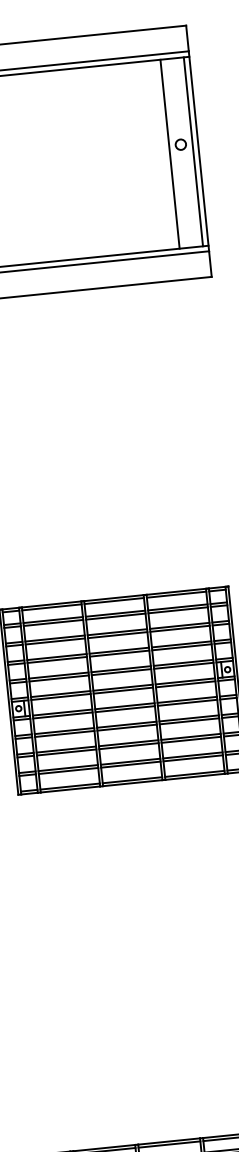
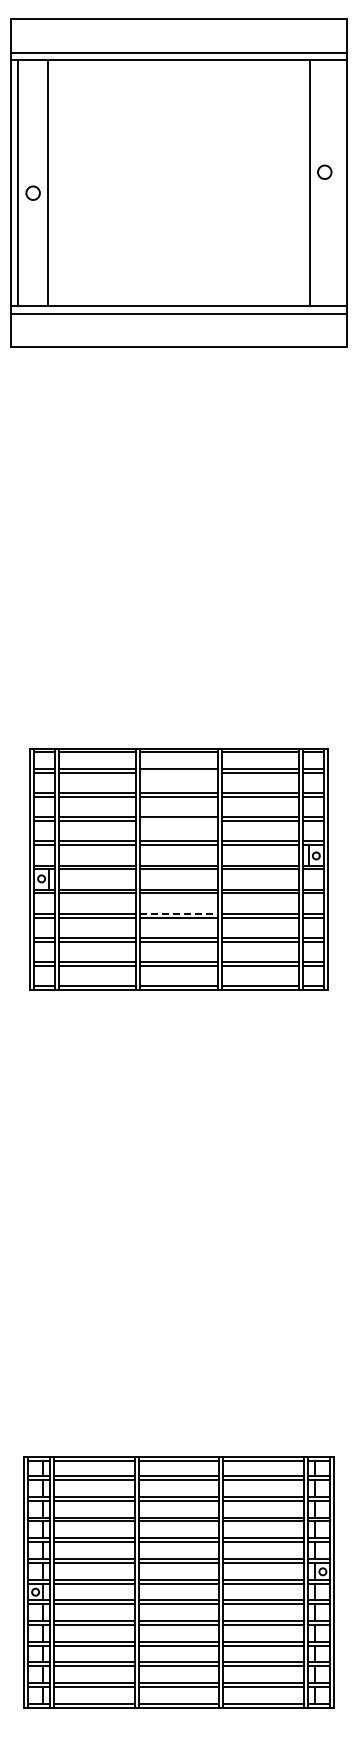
line: (193, 152) -> (340, 183), removed
line: (115, 616) -> (178, 772), removed
line: (119, 654) -> (178, 821), removed
line: (126, 724) -> (178, 913), solid -> dashed

